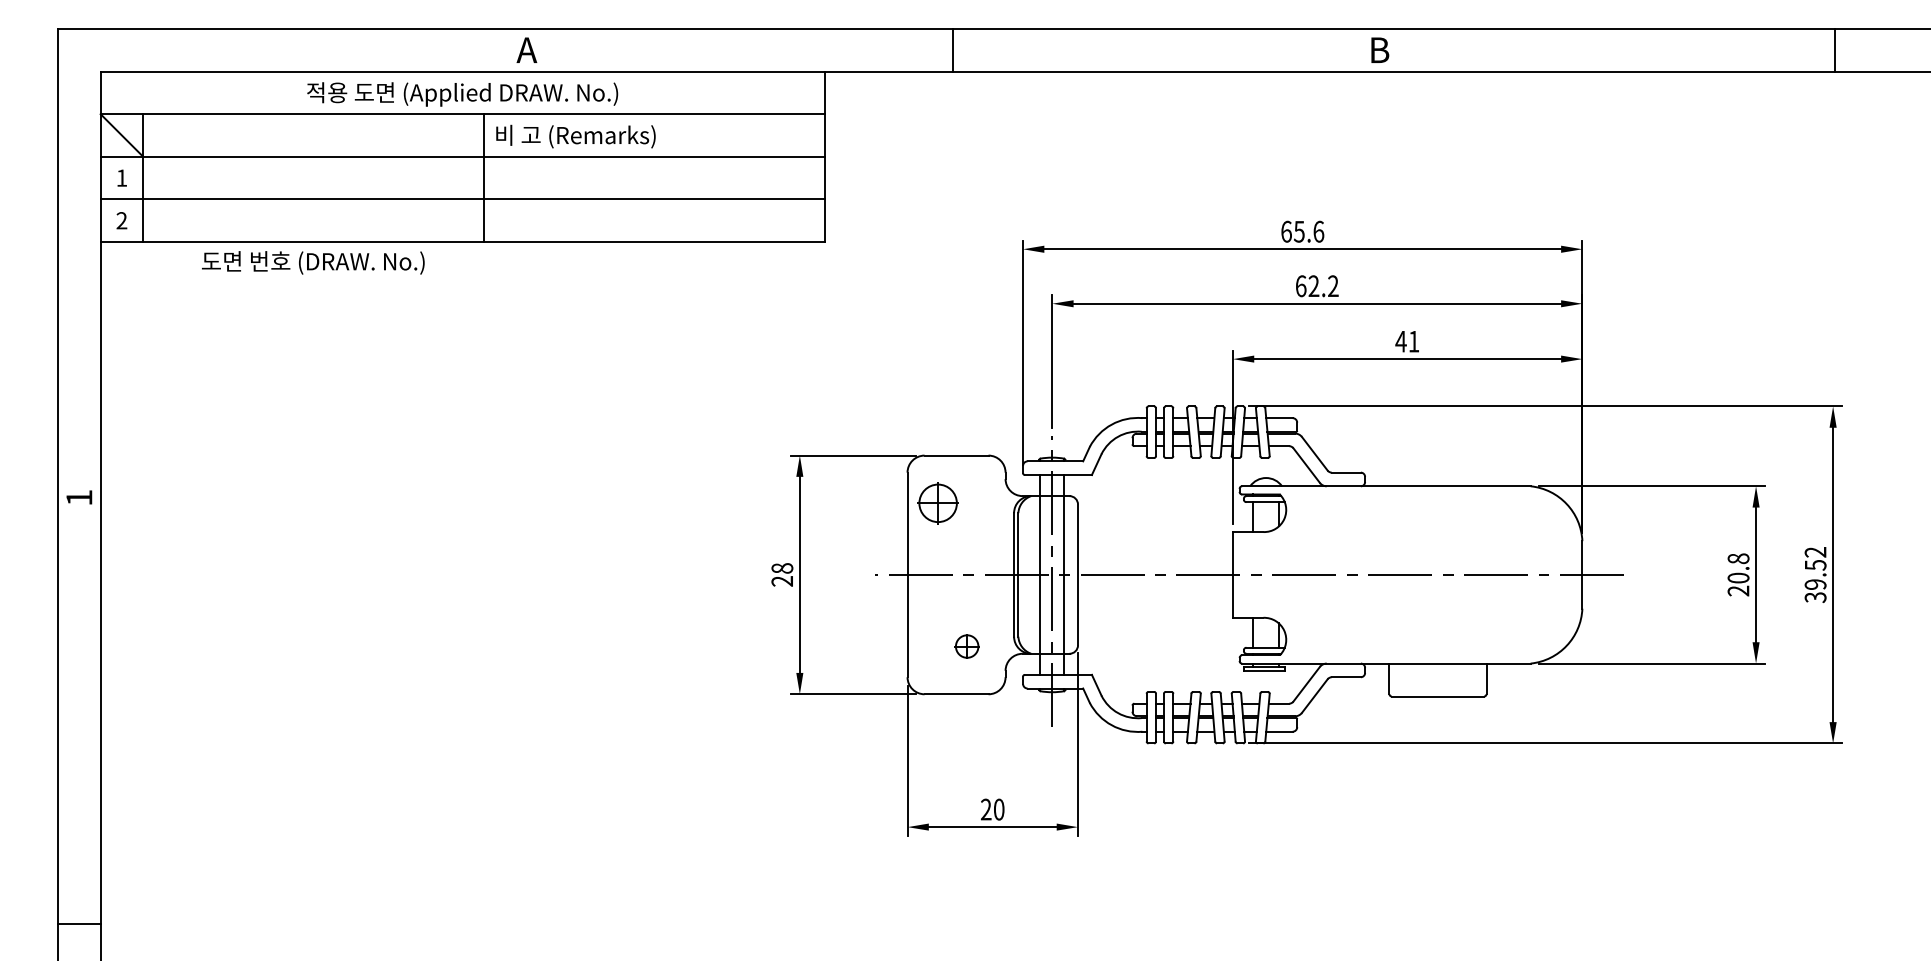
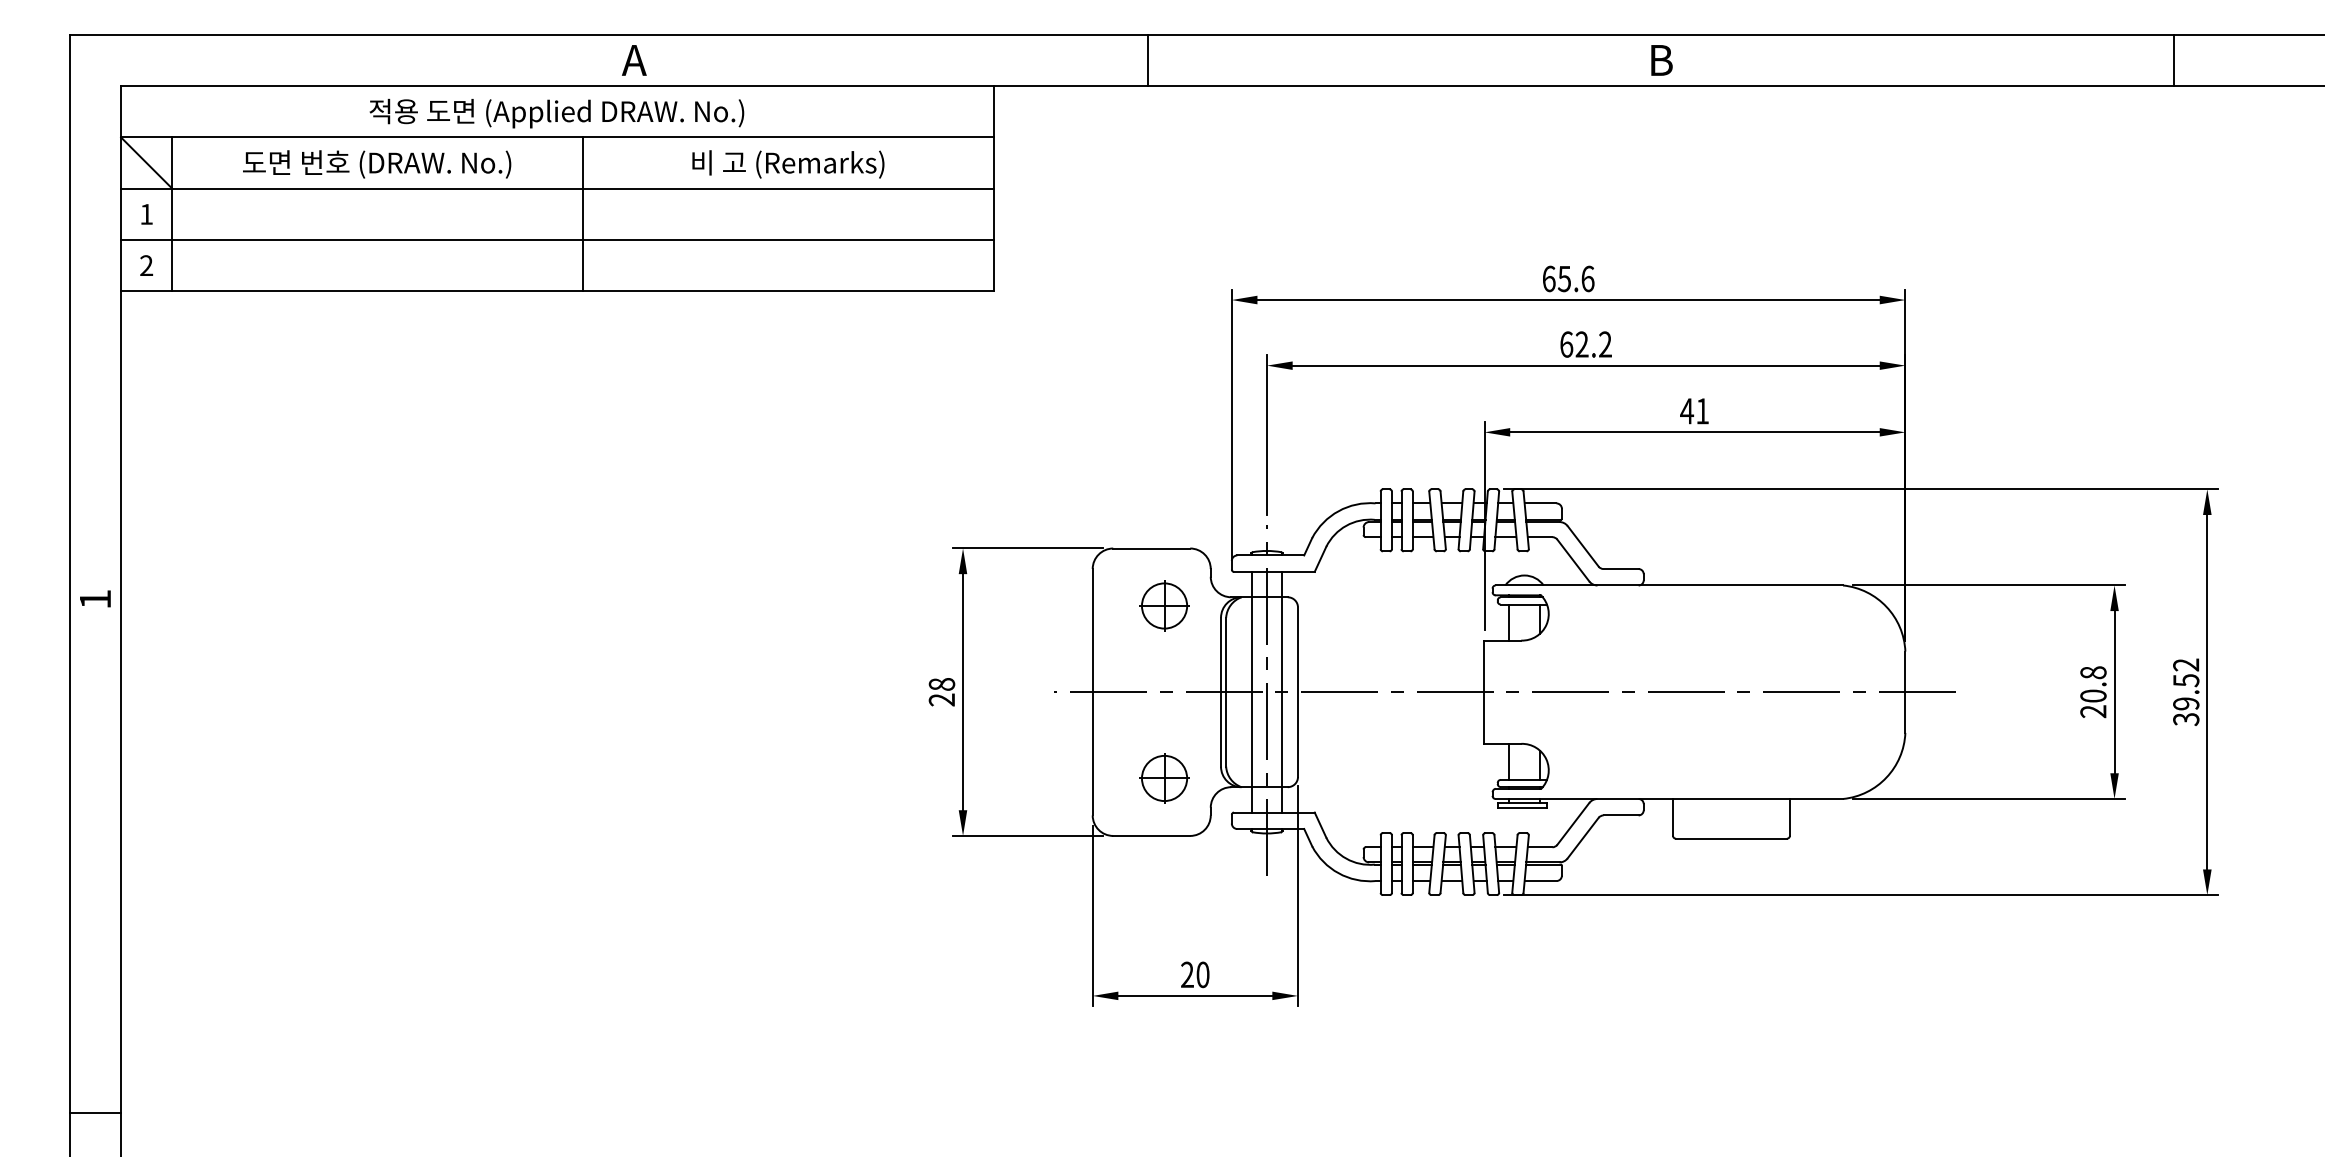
line: (1834, 50) -> (2174, 60), moved
text: (576, 136) -> (788, 164), moved
text: (313, 262) -> (377, 164), moved
part: (938, 502) -> (1164, 605), moved
part: (967, 646) -> (1164, 778), size x1.67

